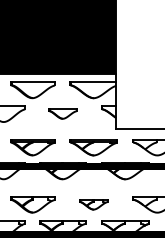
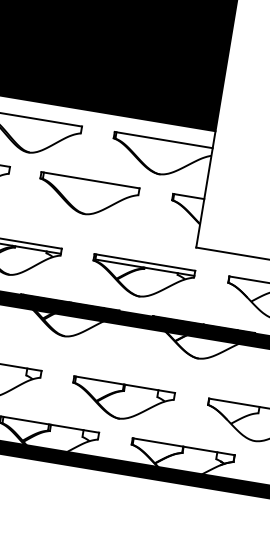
part: (62, 113) -> (87, 195), size x1.67
part: (93, 204) -> (121, 401), size x1.67

